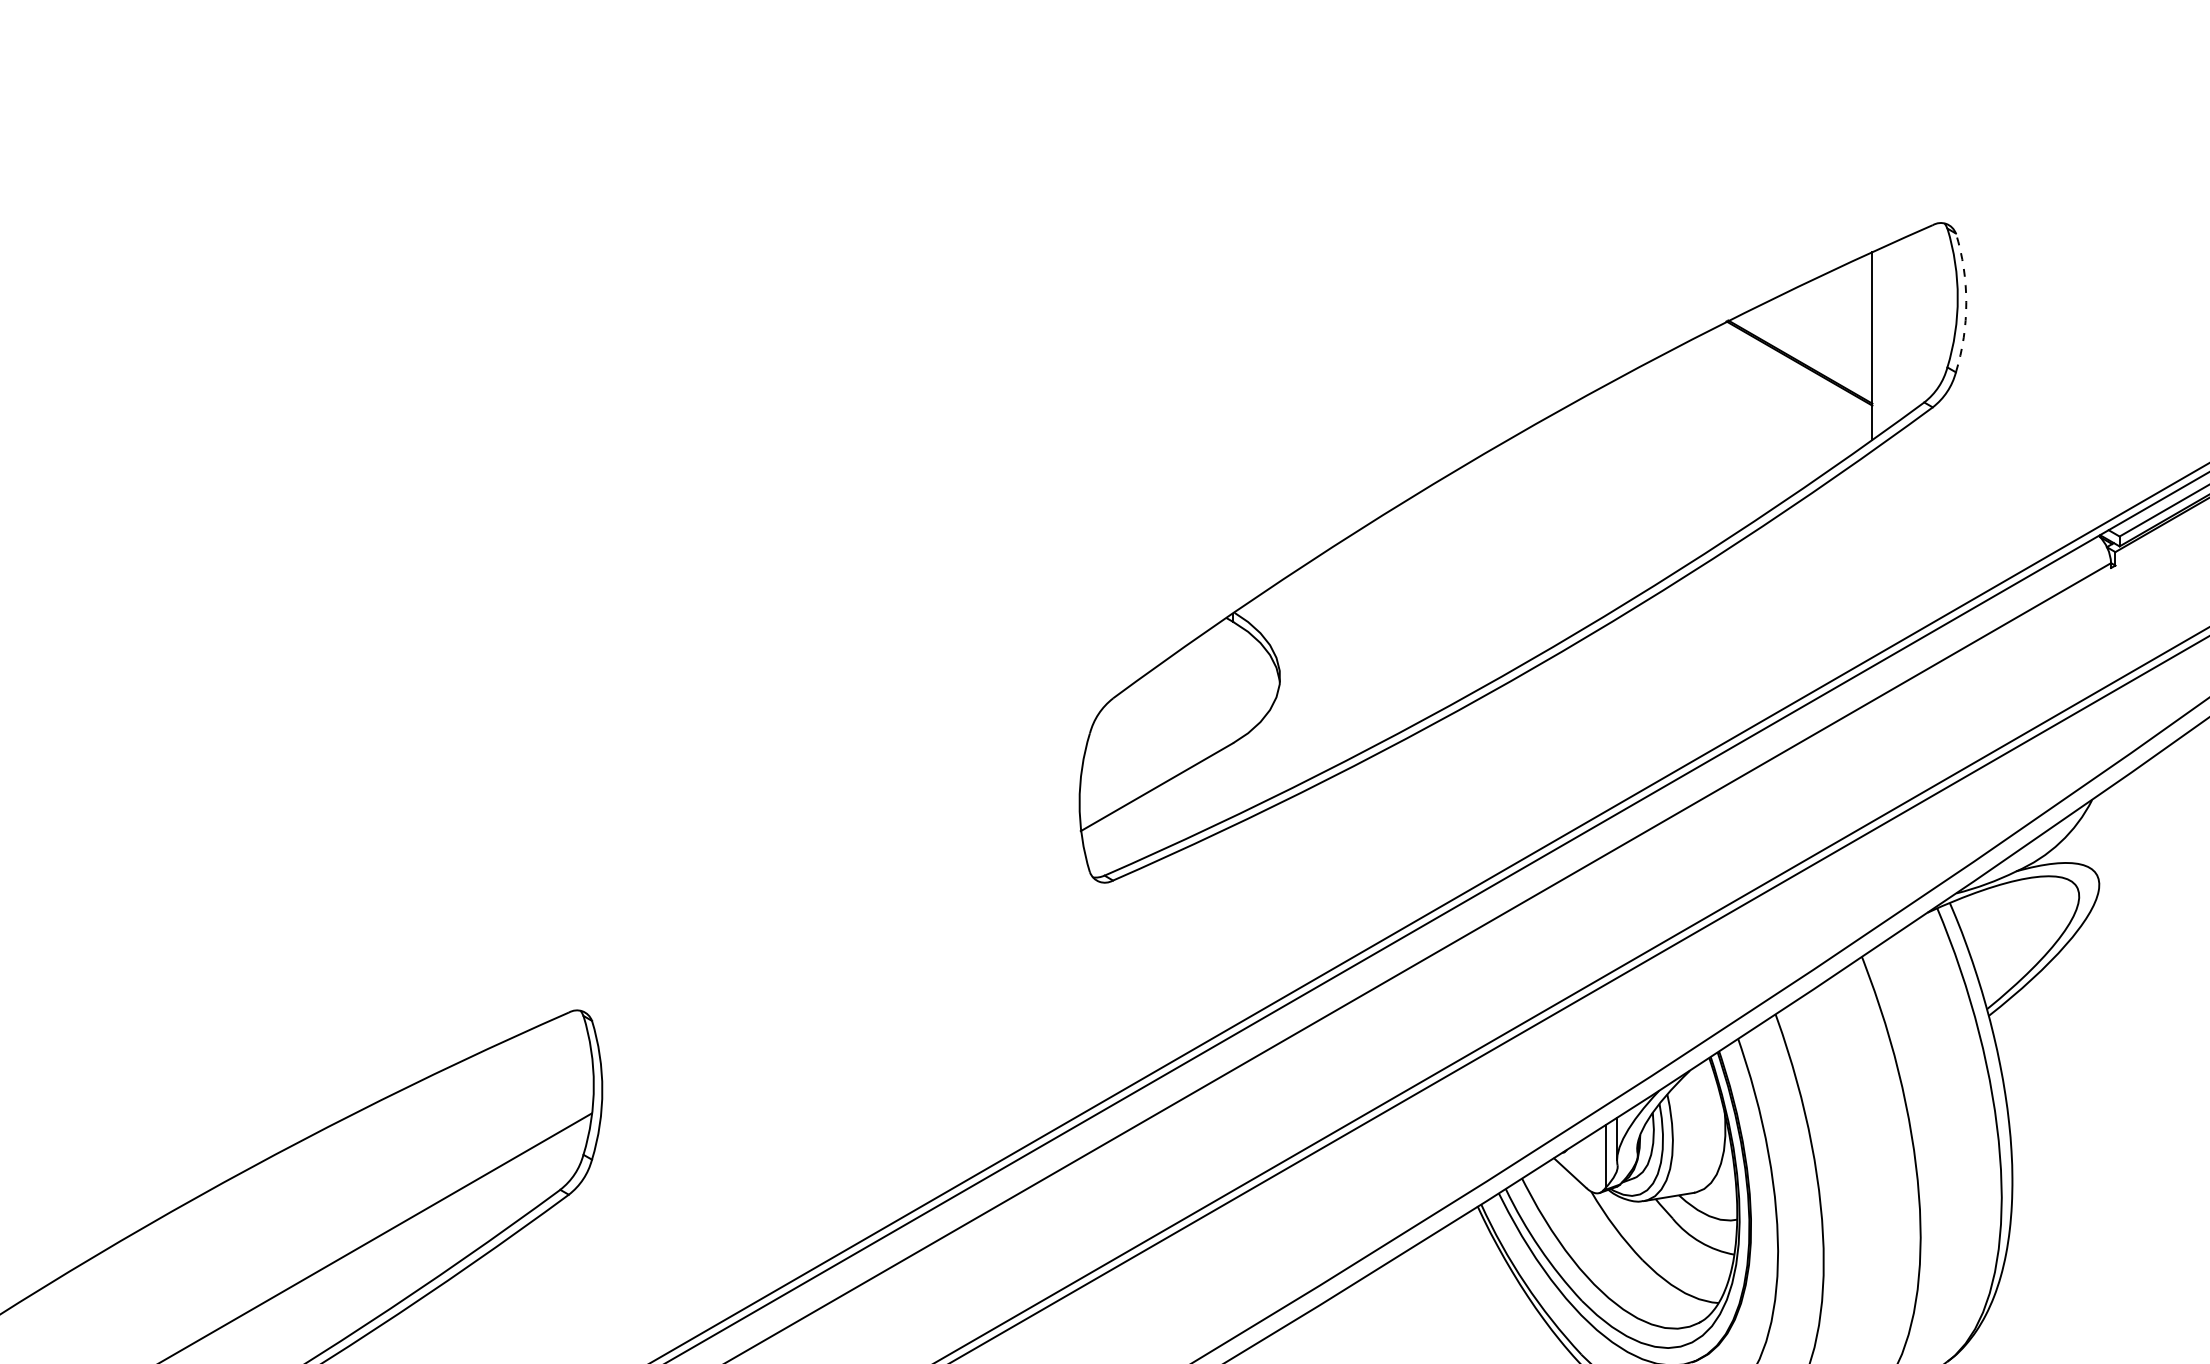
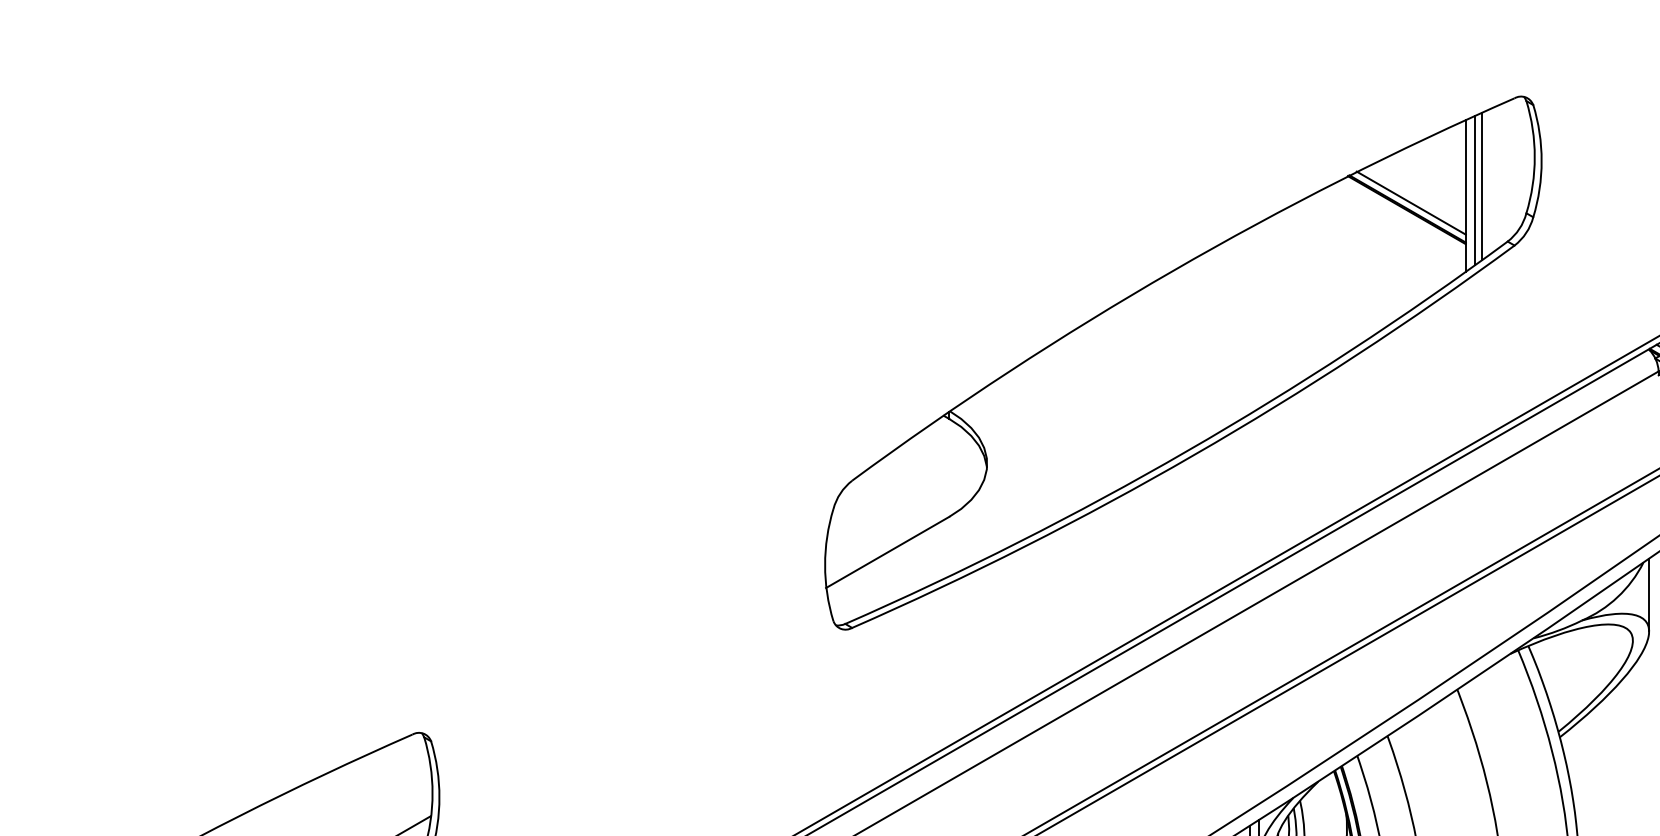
arc: (1966, 302) -> (1541, 160), dashed -> solid
line: (1892, 333) -> (1482, 185), added
line: (1883, 338) -> (1474, 189), added
line: (1804, 354) -> (1410, 202), added
line: (2099, 839) -> (1649, 594), added

